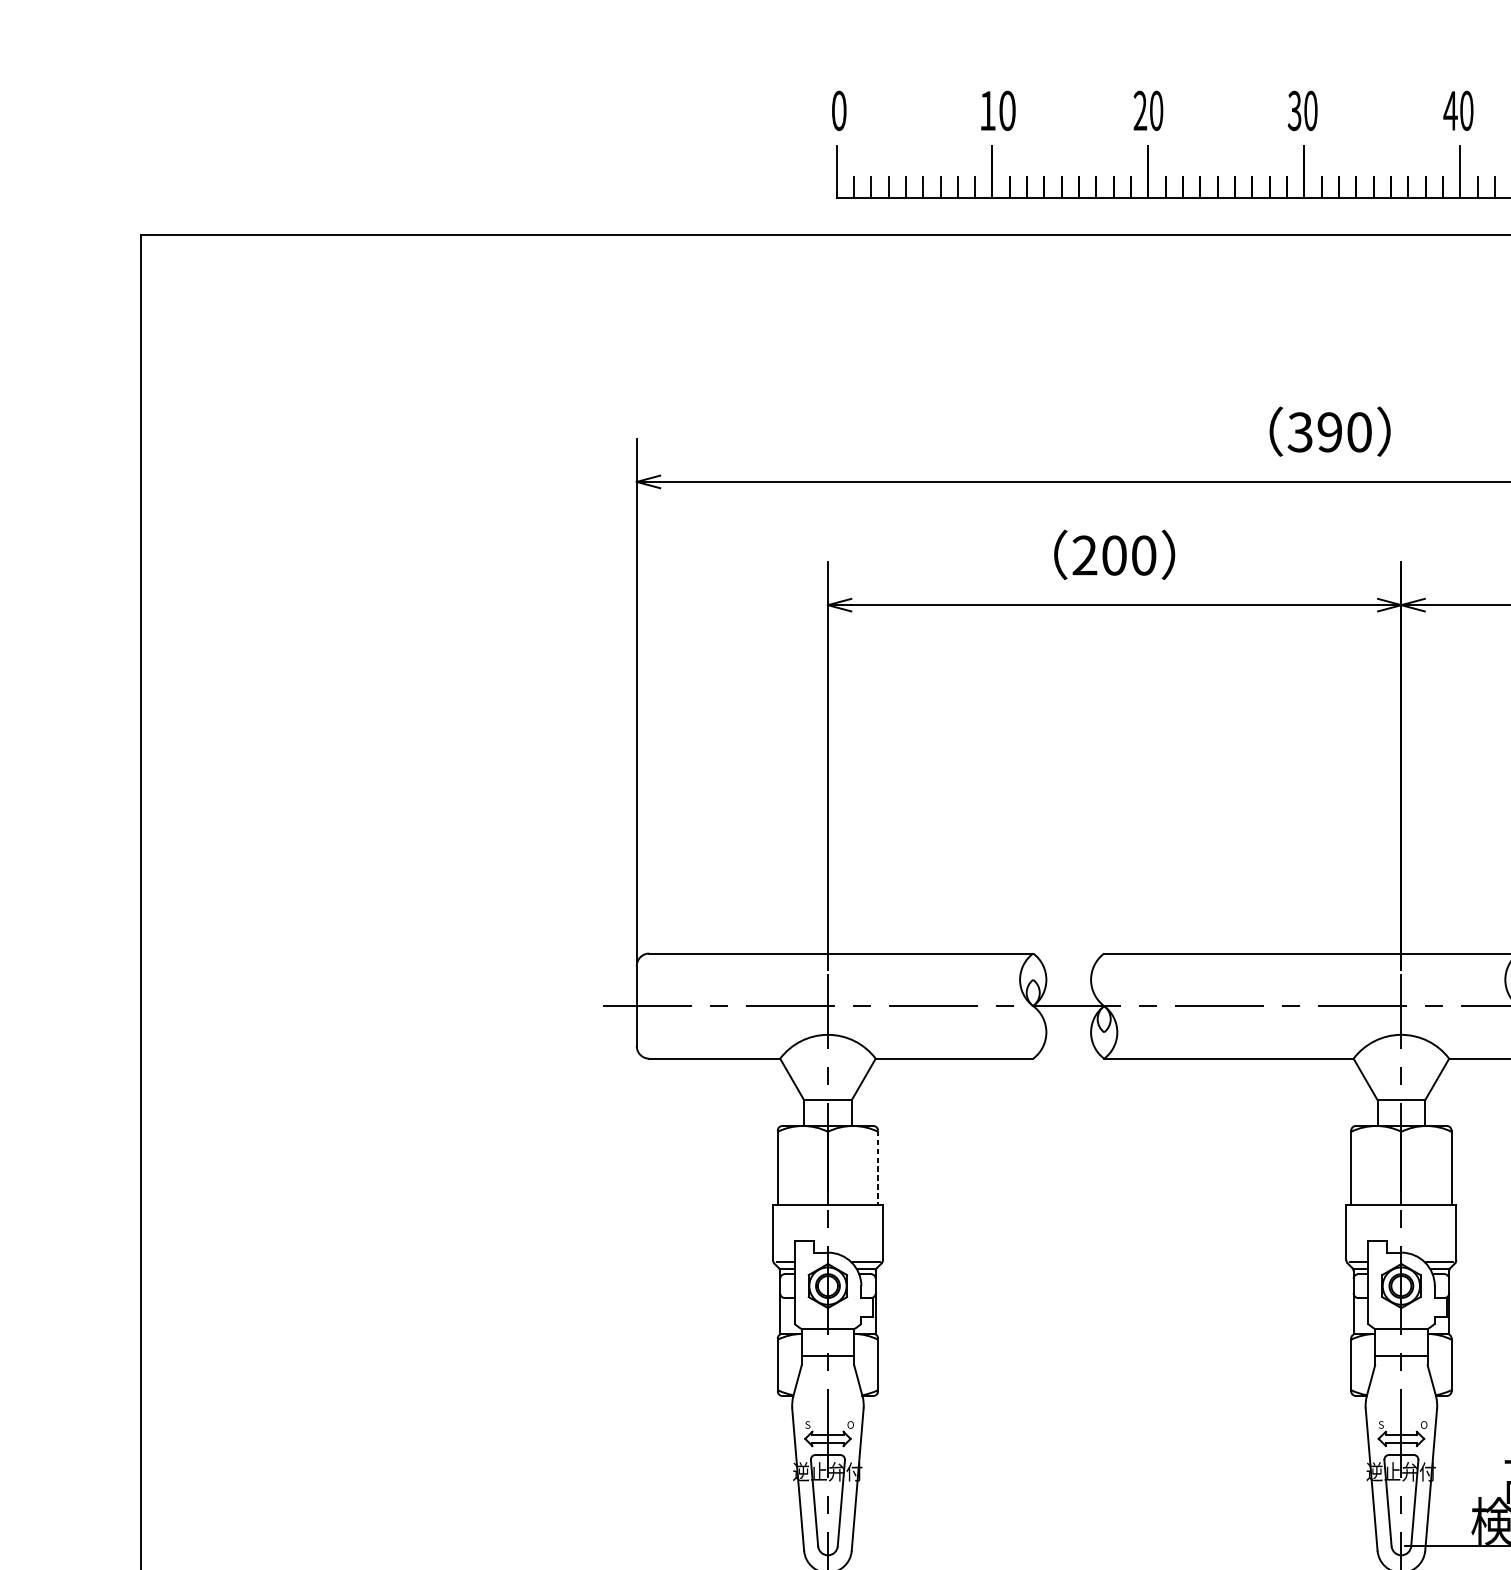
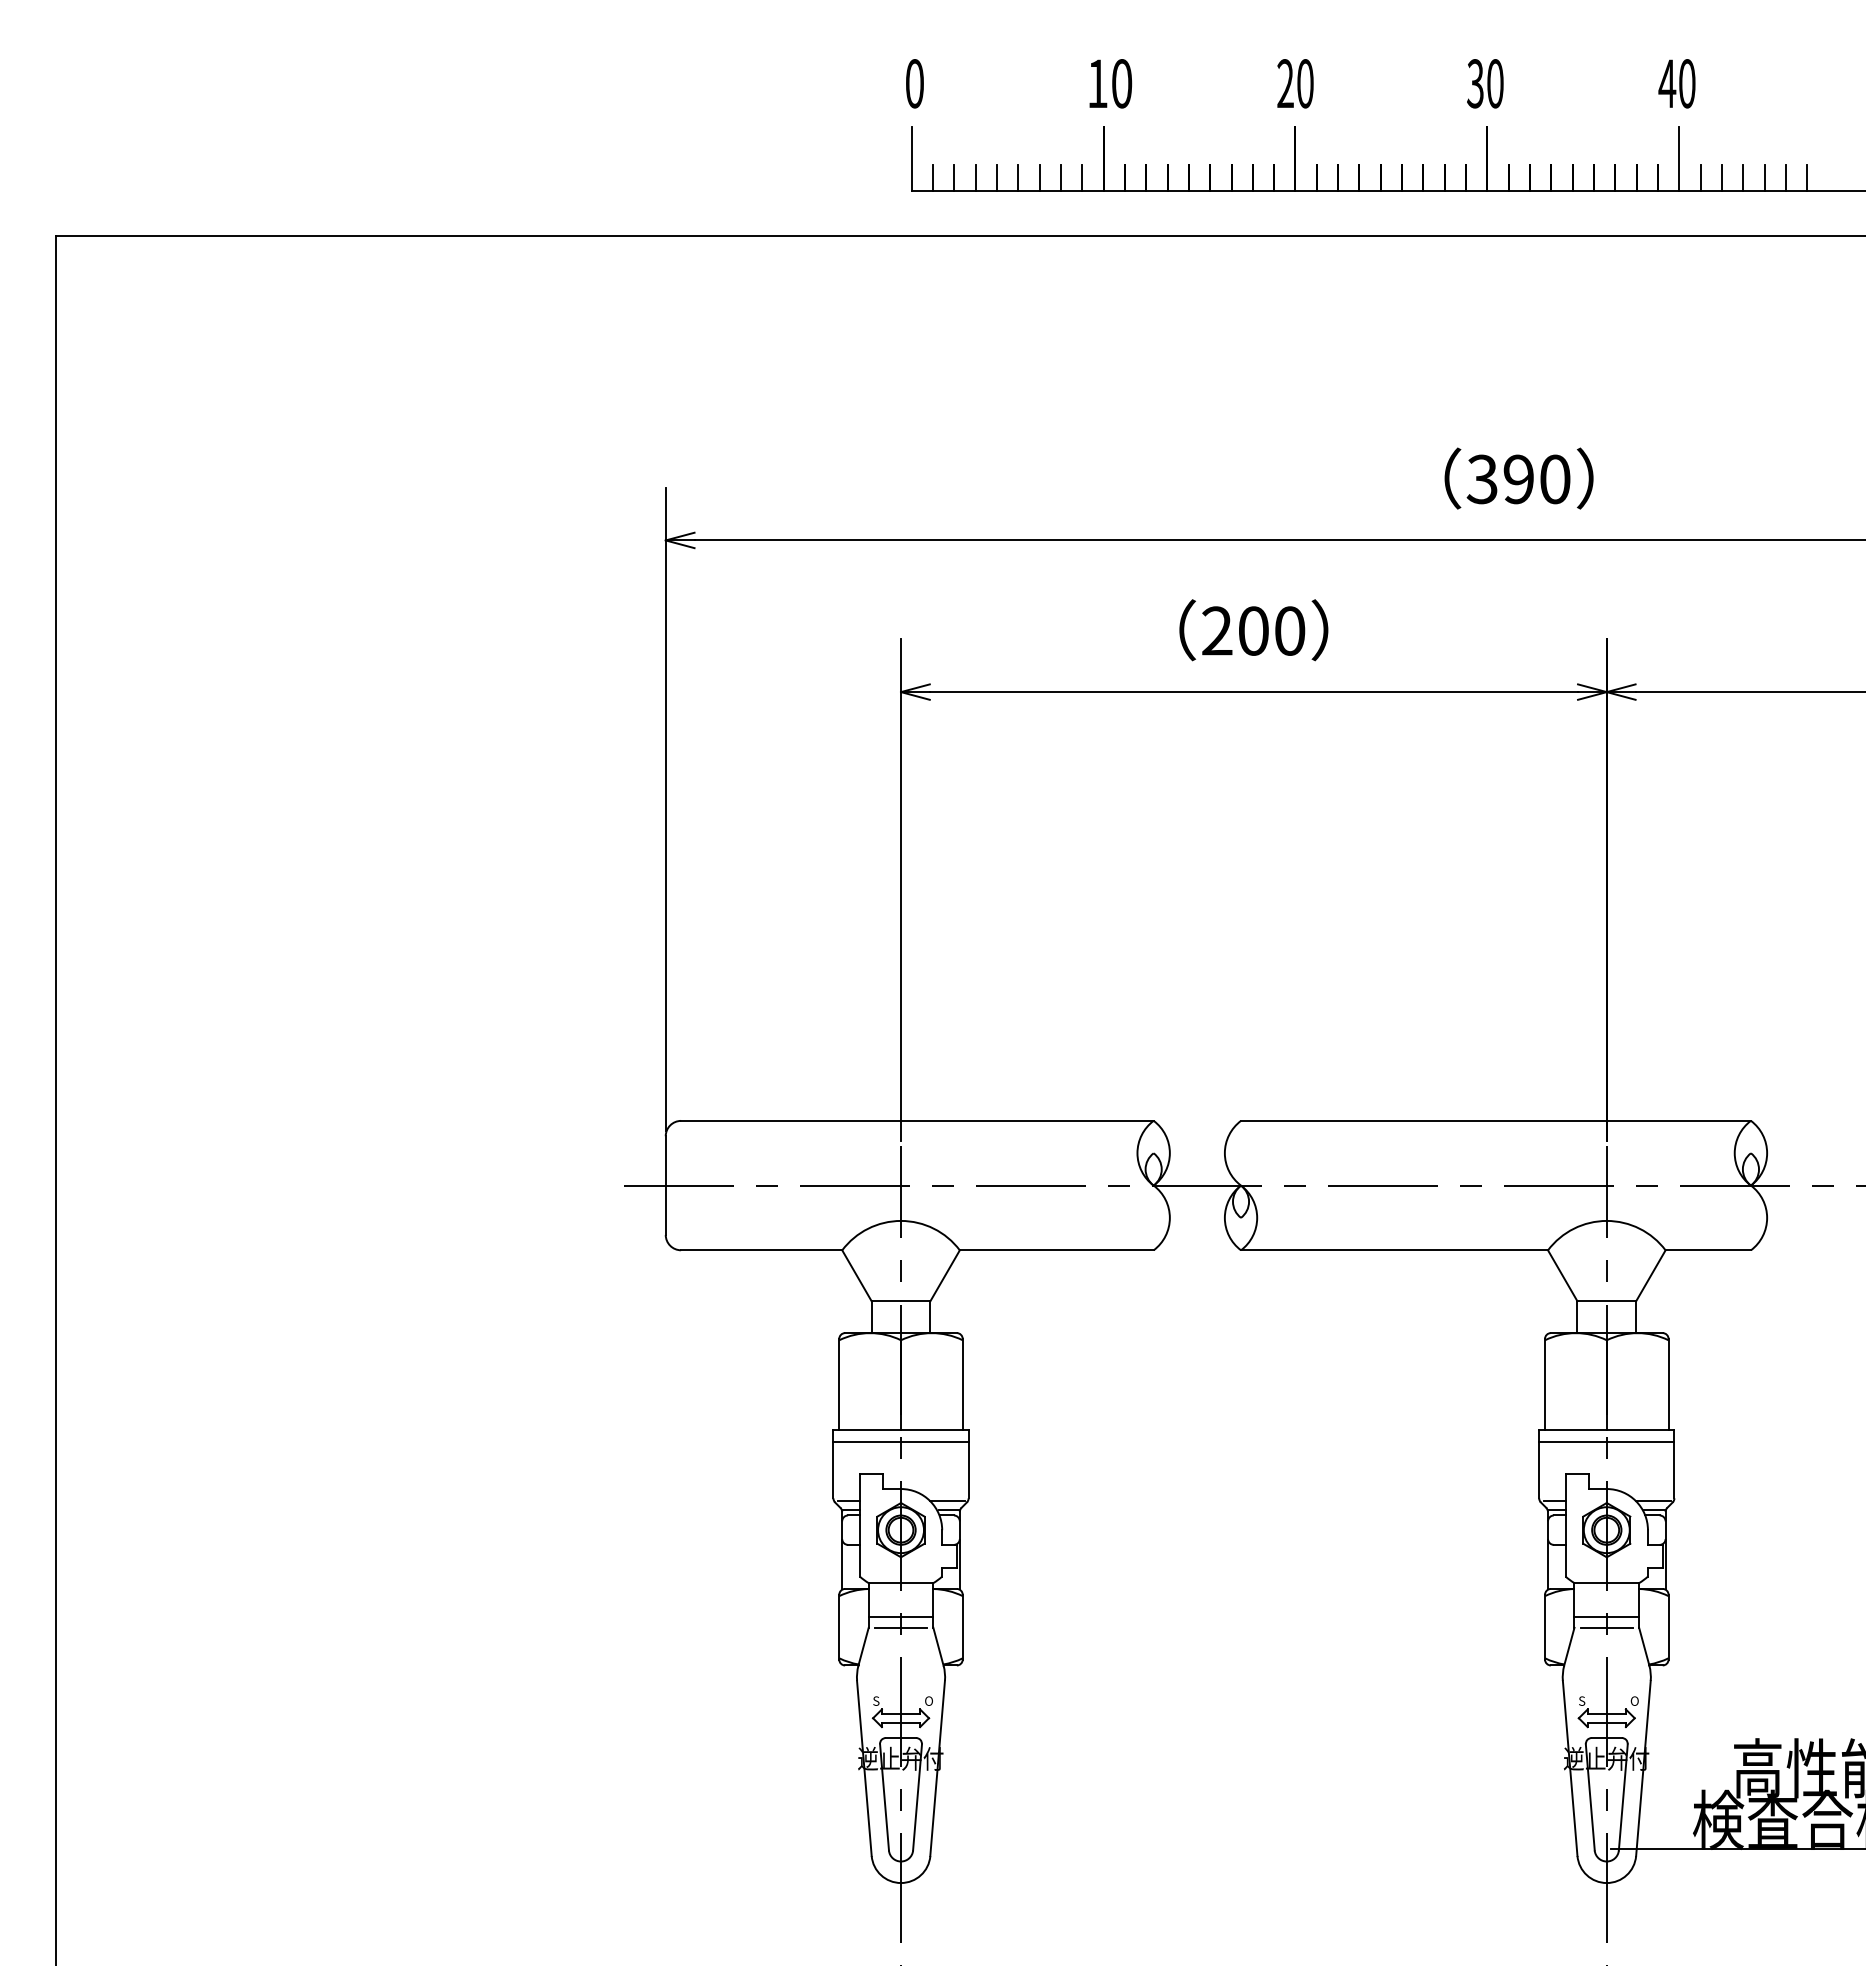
line: (877, 1167) -> (962, 1384), dashed -> solid
line: (827, 1214) -> (900, 1441), added
line: (1401, 1214) -> (1606, 1441), added
line: (828, 1365) -> (901, 1627), added
line: (1401, 1365) -> (1606, 1627), added

